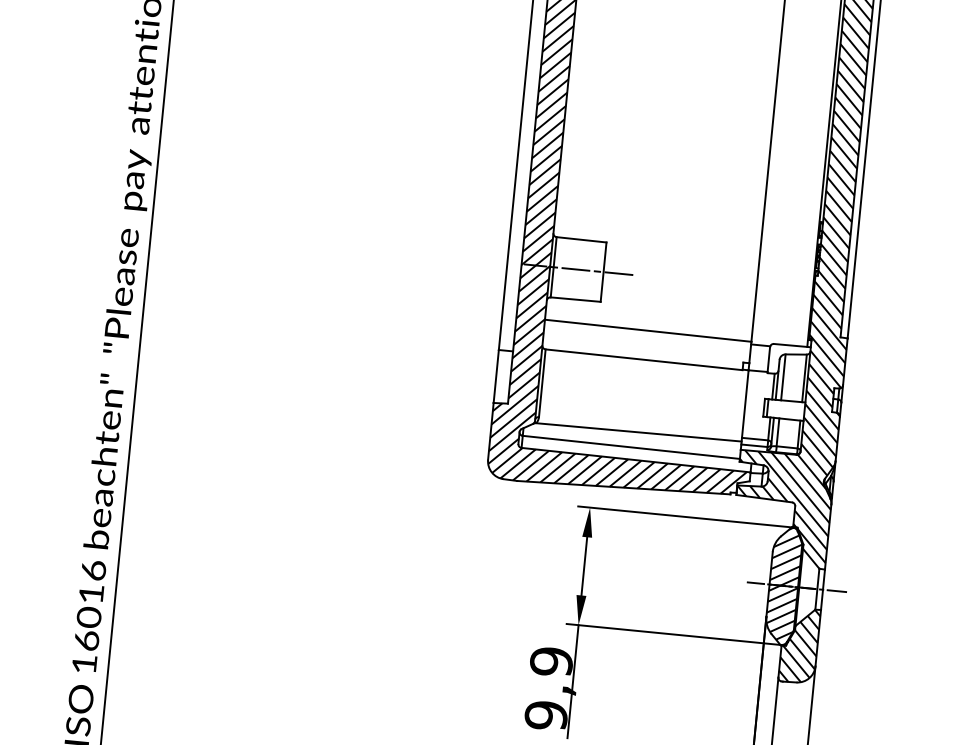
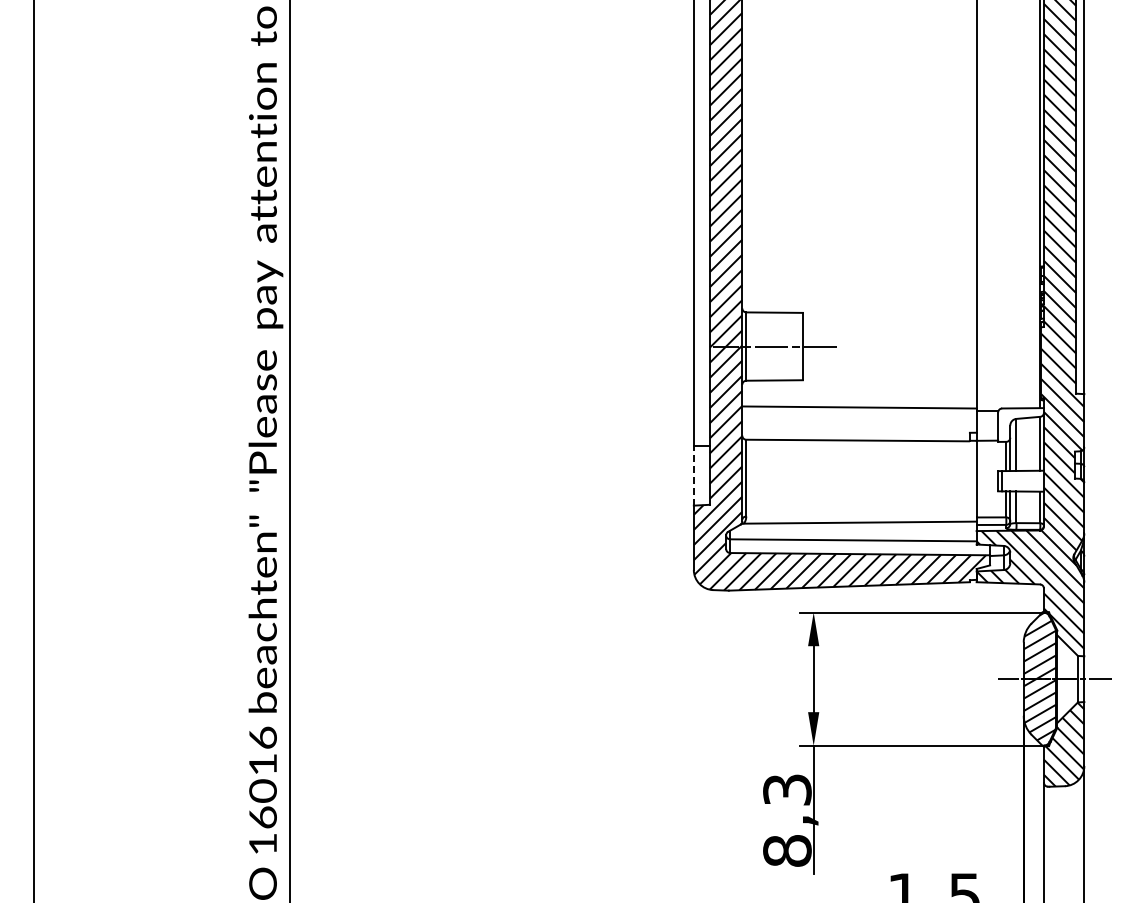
line: (495, 376) -> (693, 475), solid -> dashed
text: (549, 688) -> (787, 820), 9,9 -> 8,3

